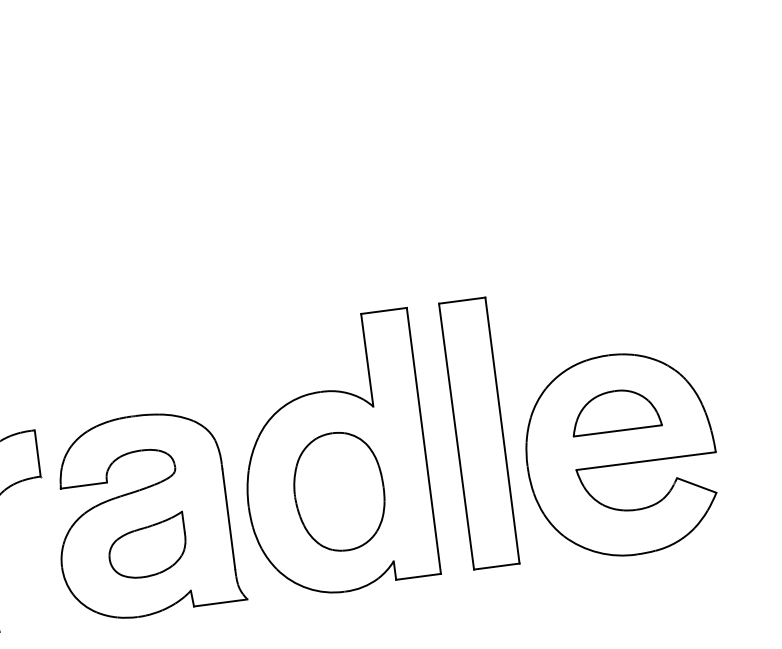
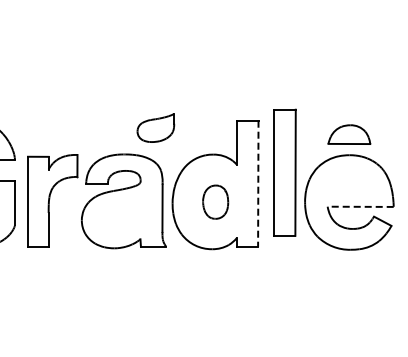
part: (615, 410) -> (349, 134), moved
part: (479, 433) -> (284, 172), moved
line: (424, 442) -> (258, 184), solid -> dashed
line: (645, 460) -> (360, 206), solid -> dashed
part: (338, 490) -> (215, 201), size x0.6
part: (146, 545) -> (155, 127), moved

